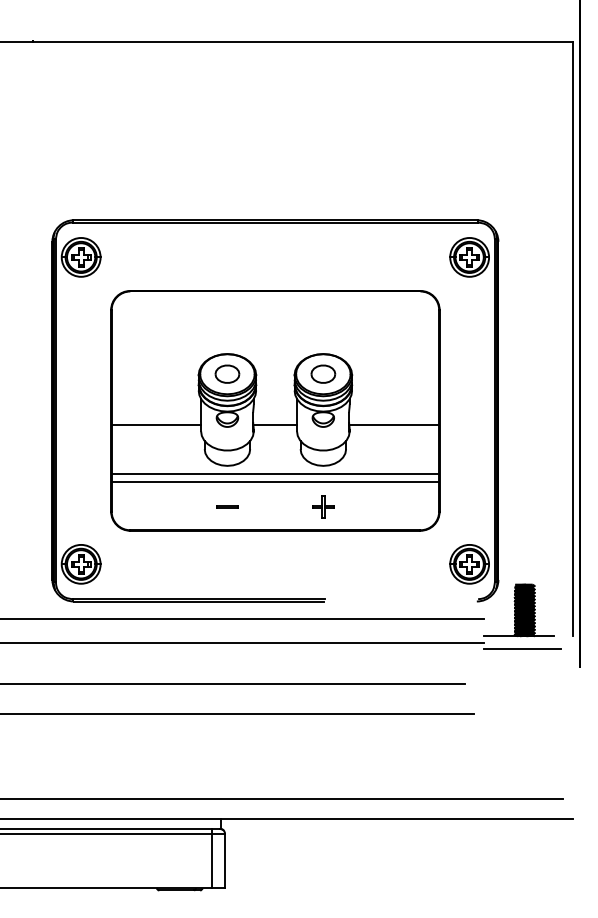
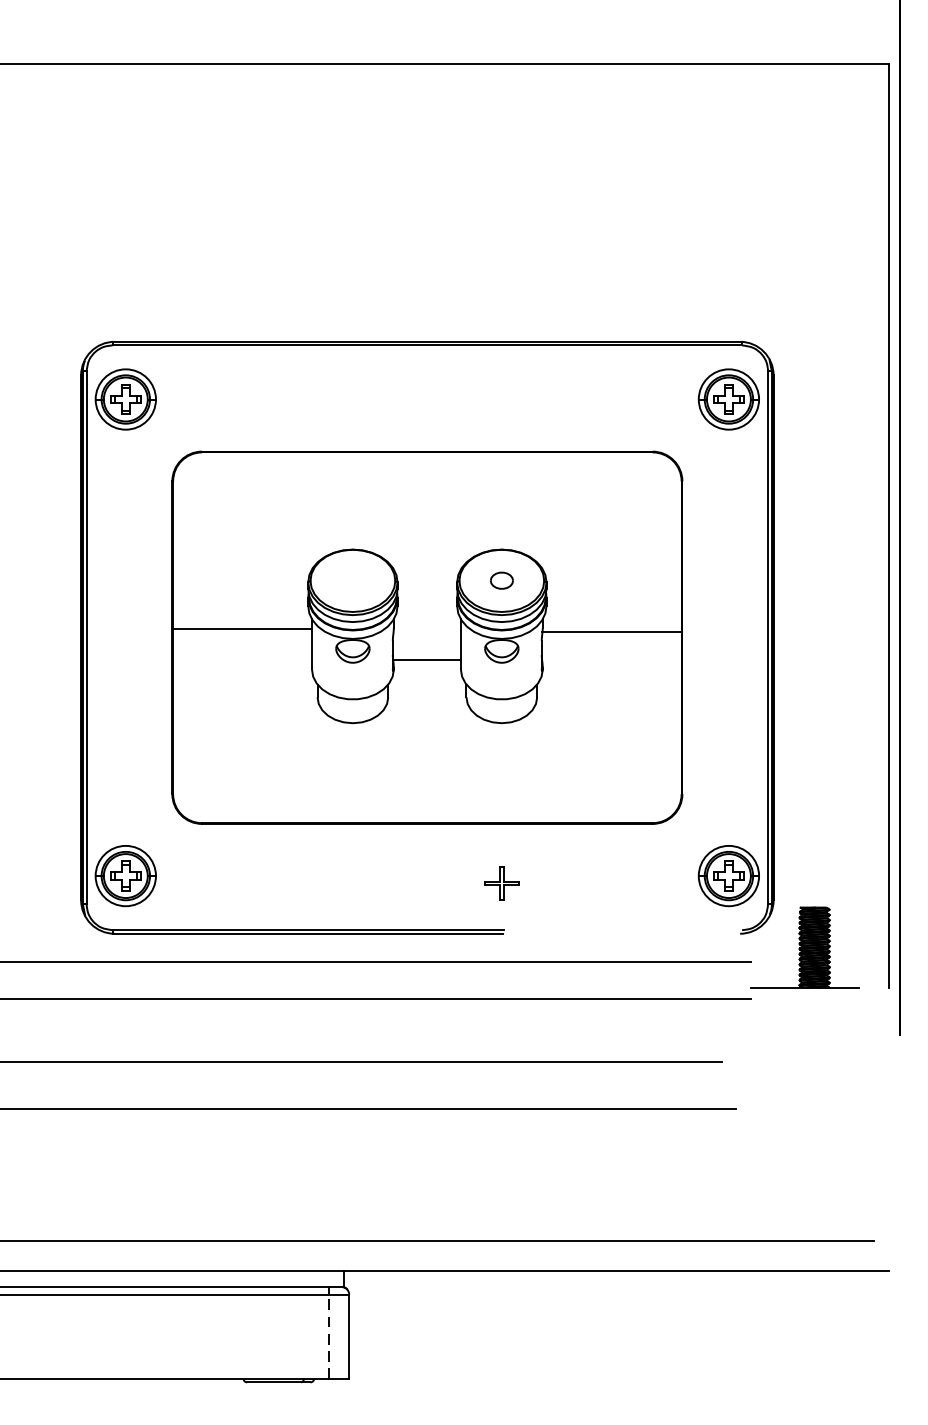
part: (227, 373) -> (352, 579), removed
part: (323, 373) -> (502, 579), size x0.6
line: (156, 425) -> (242, 629), moved
line: (394, 425) -> (612, 632), moved
line: (275, 473) -> (427, 735), removed
line: (275, 481) -> (427, 747), removed
line: (227, 506) -> (352, 786), removed
part: (323, 506) -> (502, 882), moved
line: (522, 649) -> (811, 1008), removed
line: (211, 860) -> (328, 1335), solid -> dashed

